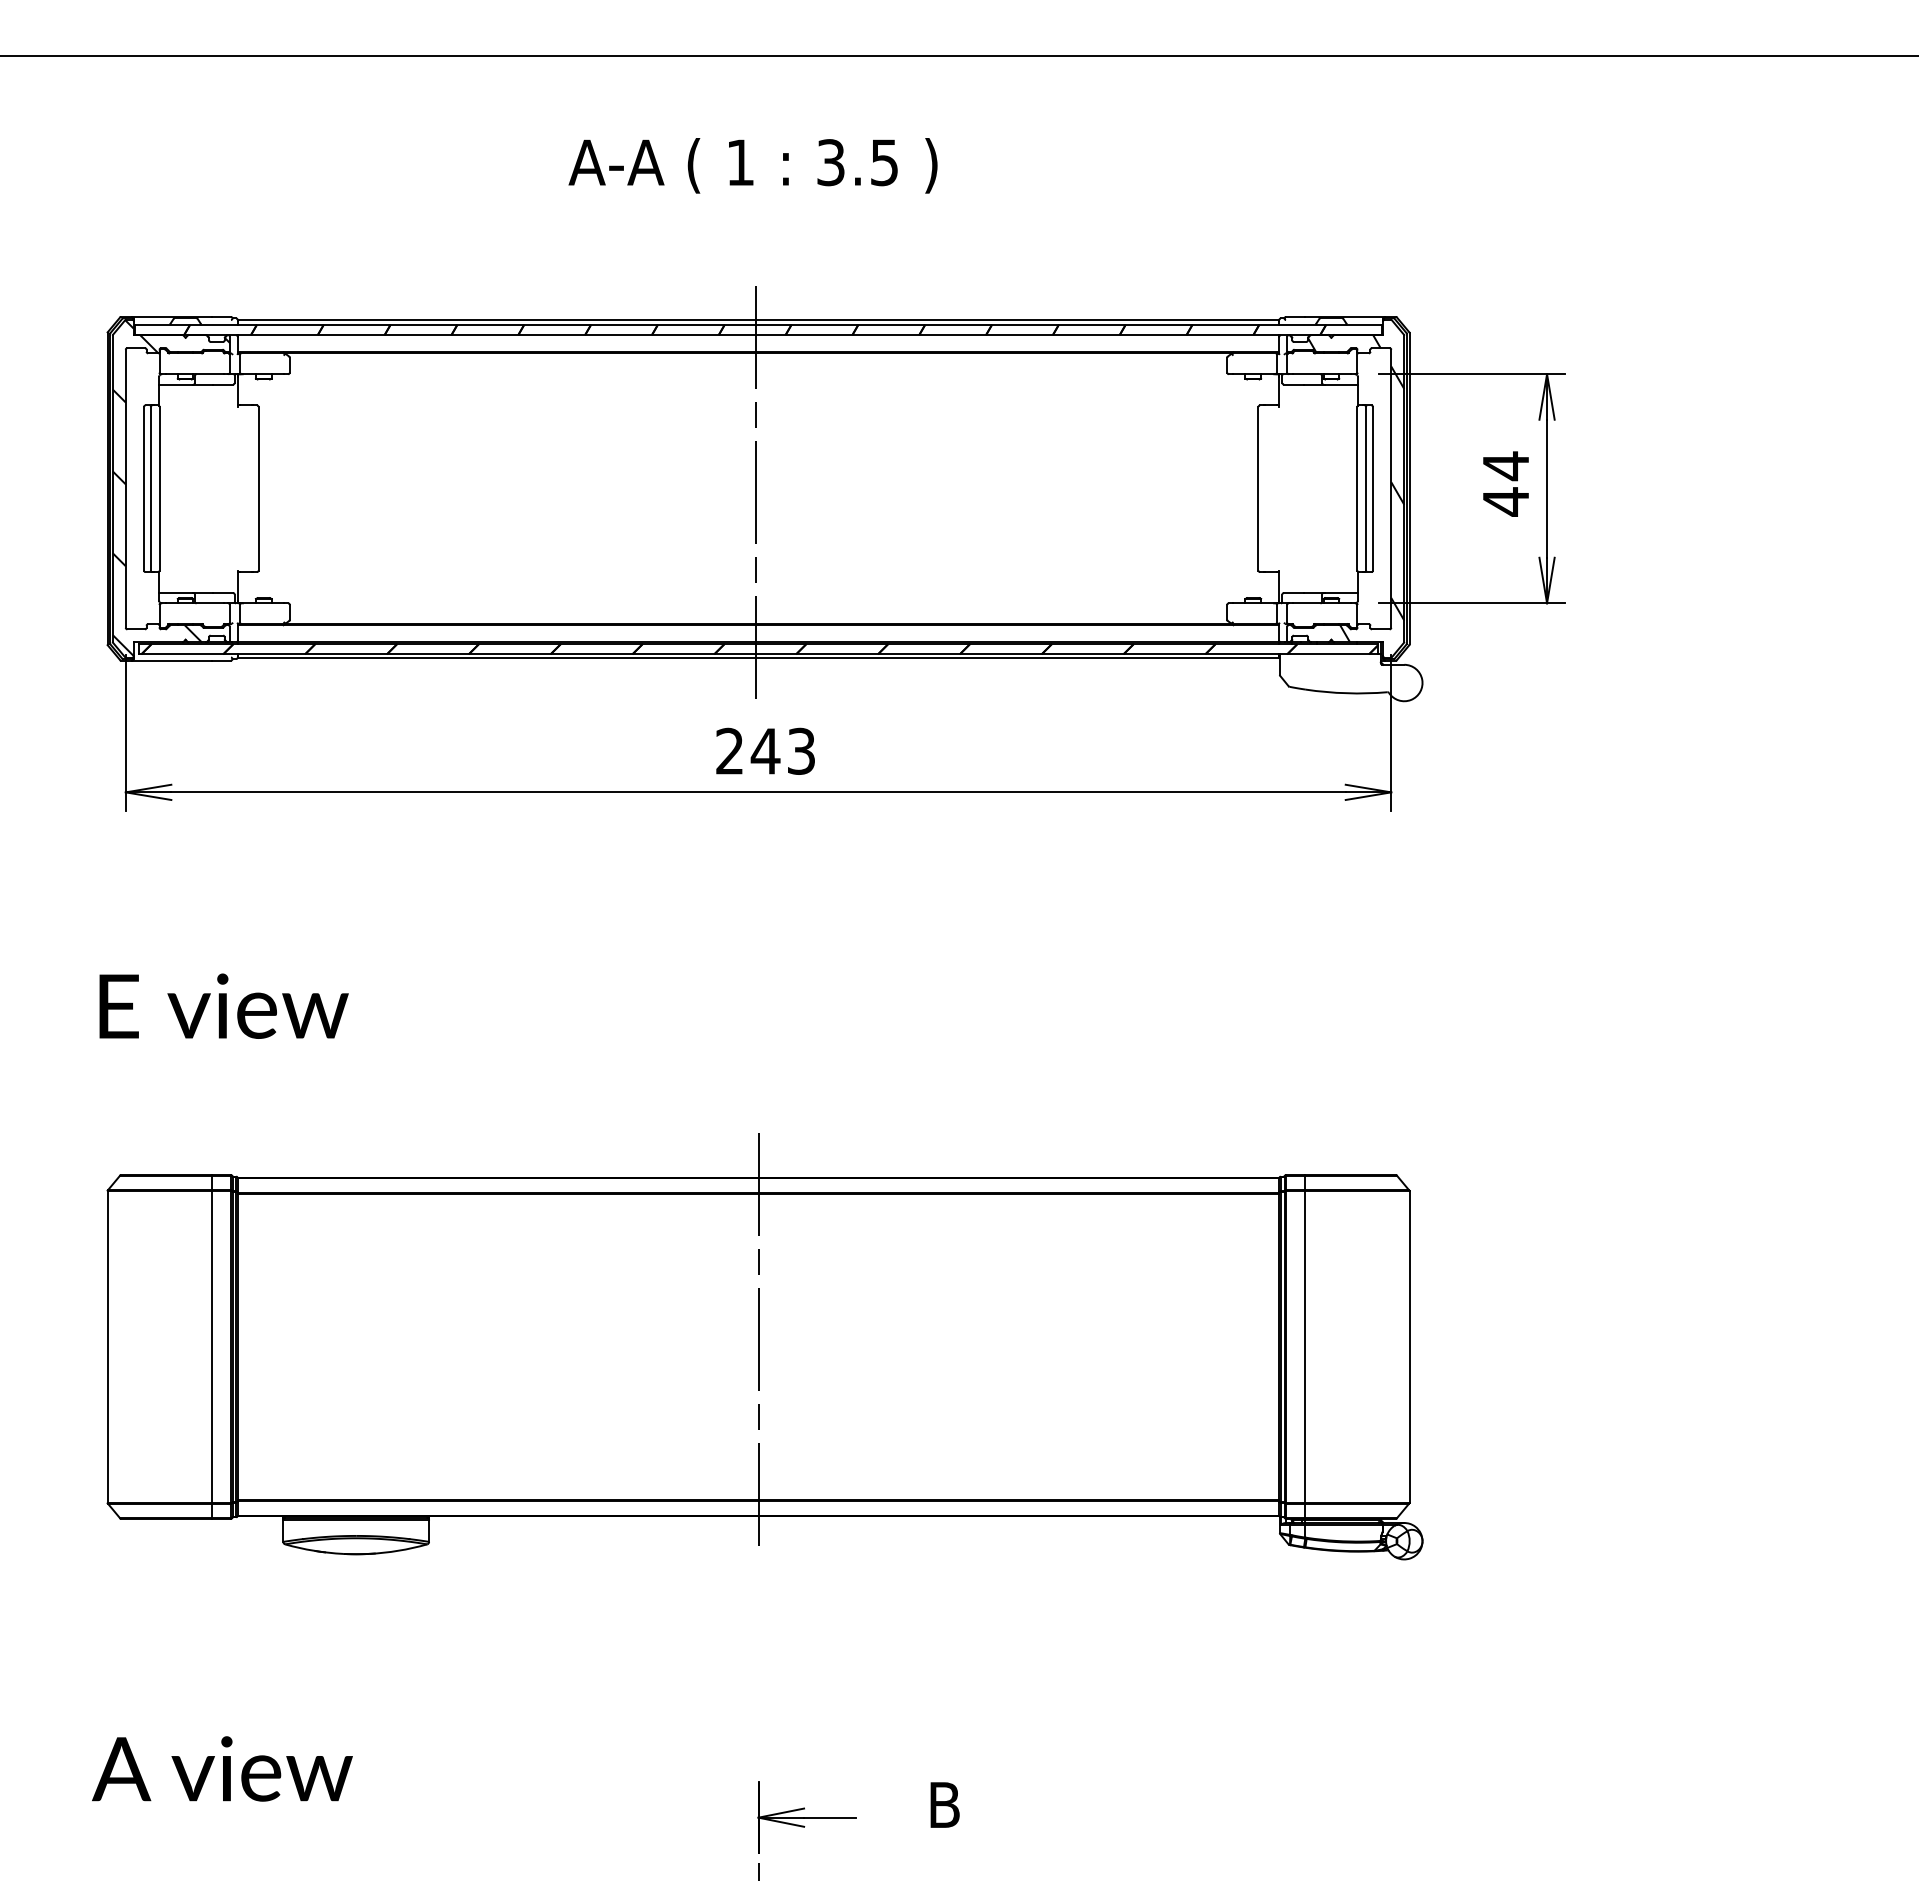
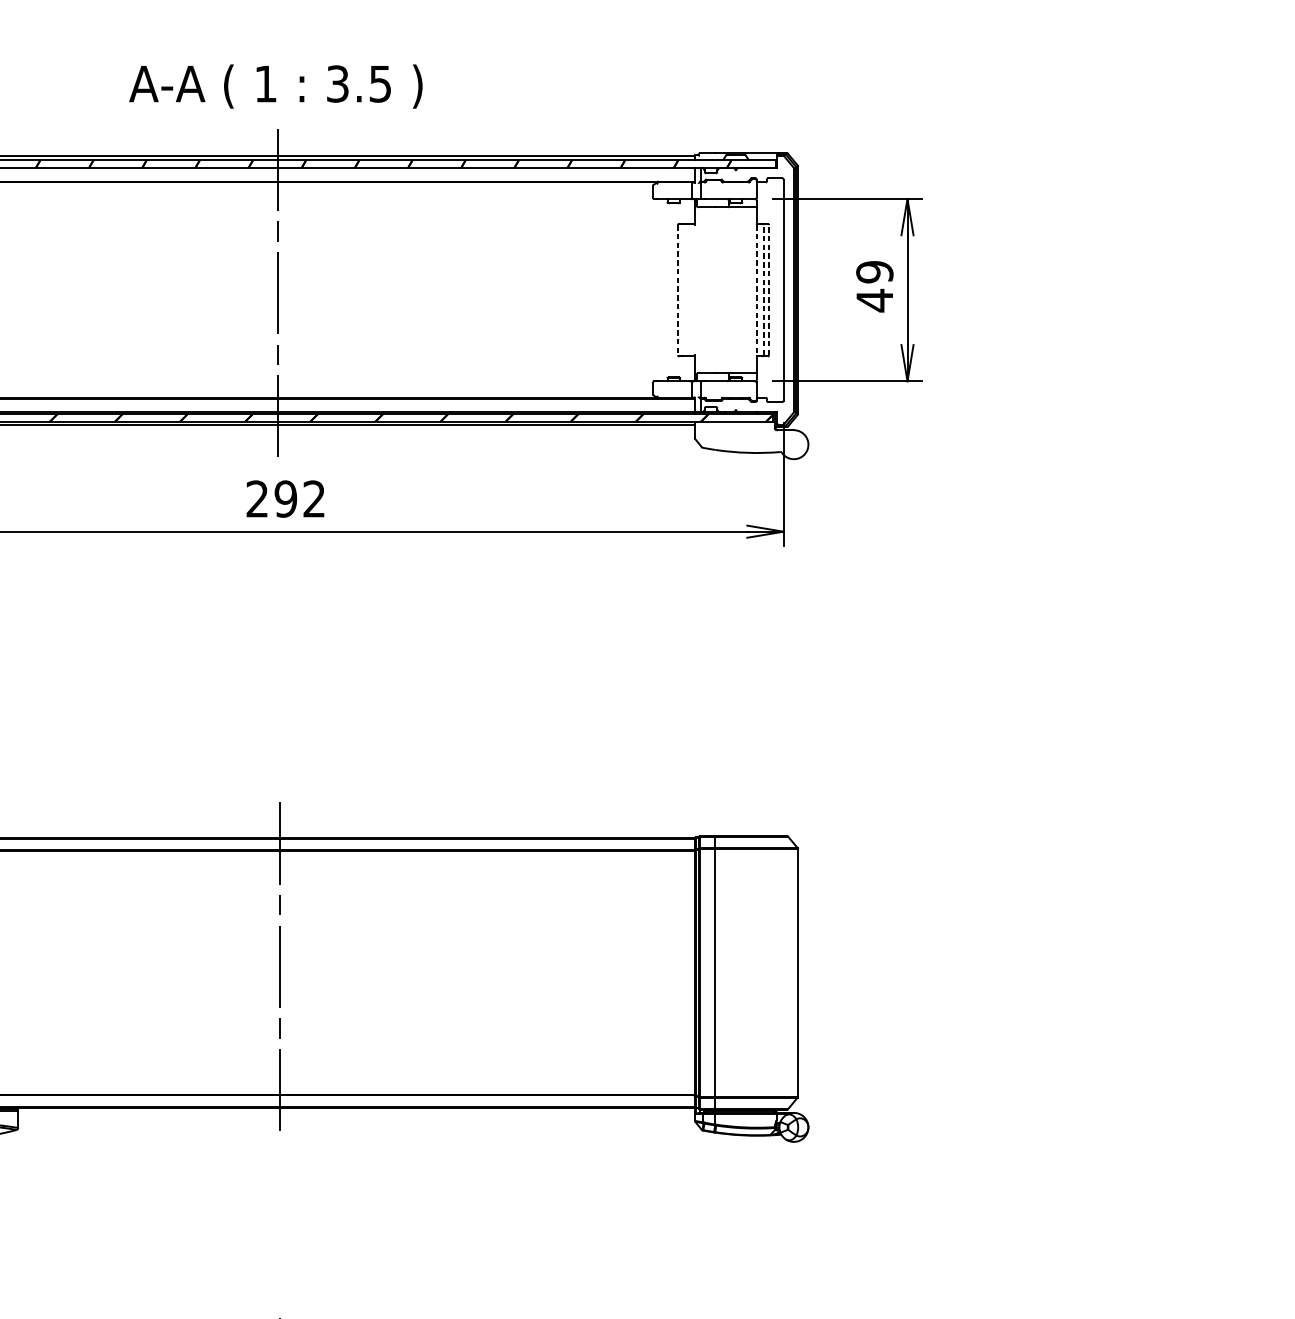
text: (752, 165) -> (275, 86), moved
text: (1505, 466) -> (874, 272), 44 -> 49
line: (1258, 488) -> (677, 289), solid -> dashed
hatch: (1356, 488) -> (755, 289), removed
line: (1357, 488) -> (756, 289), solid -> dashed
line: (1366, 488) -> (763, 289), solid -> dashed
line: (1373, 488) -> (769, 289), solid -> dashed
text: (782, 750) -> (299, 498), 243 -> 292

